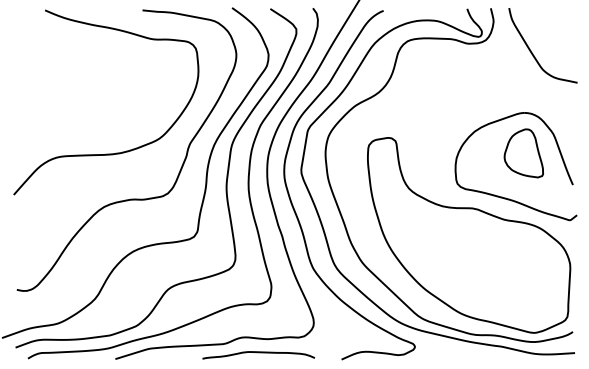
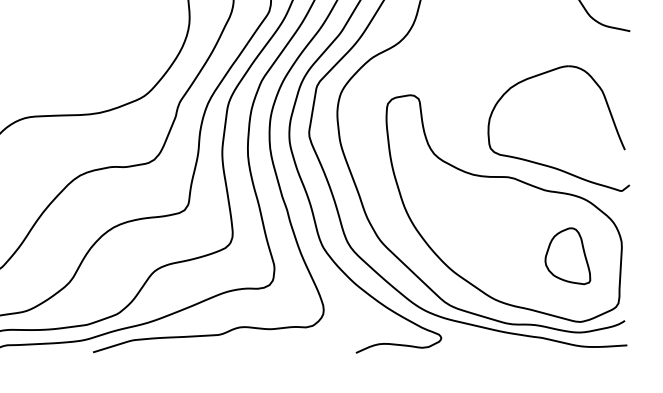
part: (523, 153) -> (567, 256), moved
curve: (258, 353) -> (259, 345), removed

